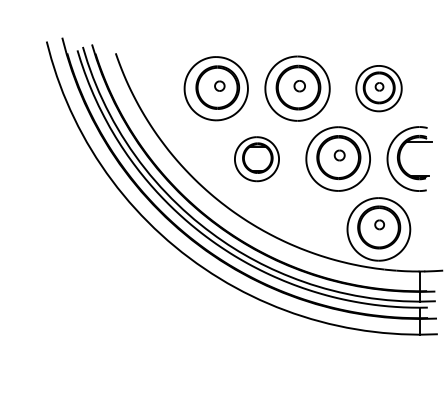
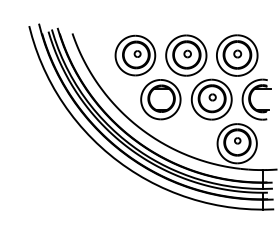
part: (379, 88) -> (237, 55), size x1.43
part: (256, 158) -> (160, 99), size x1.43

